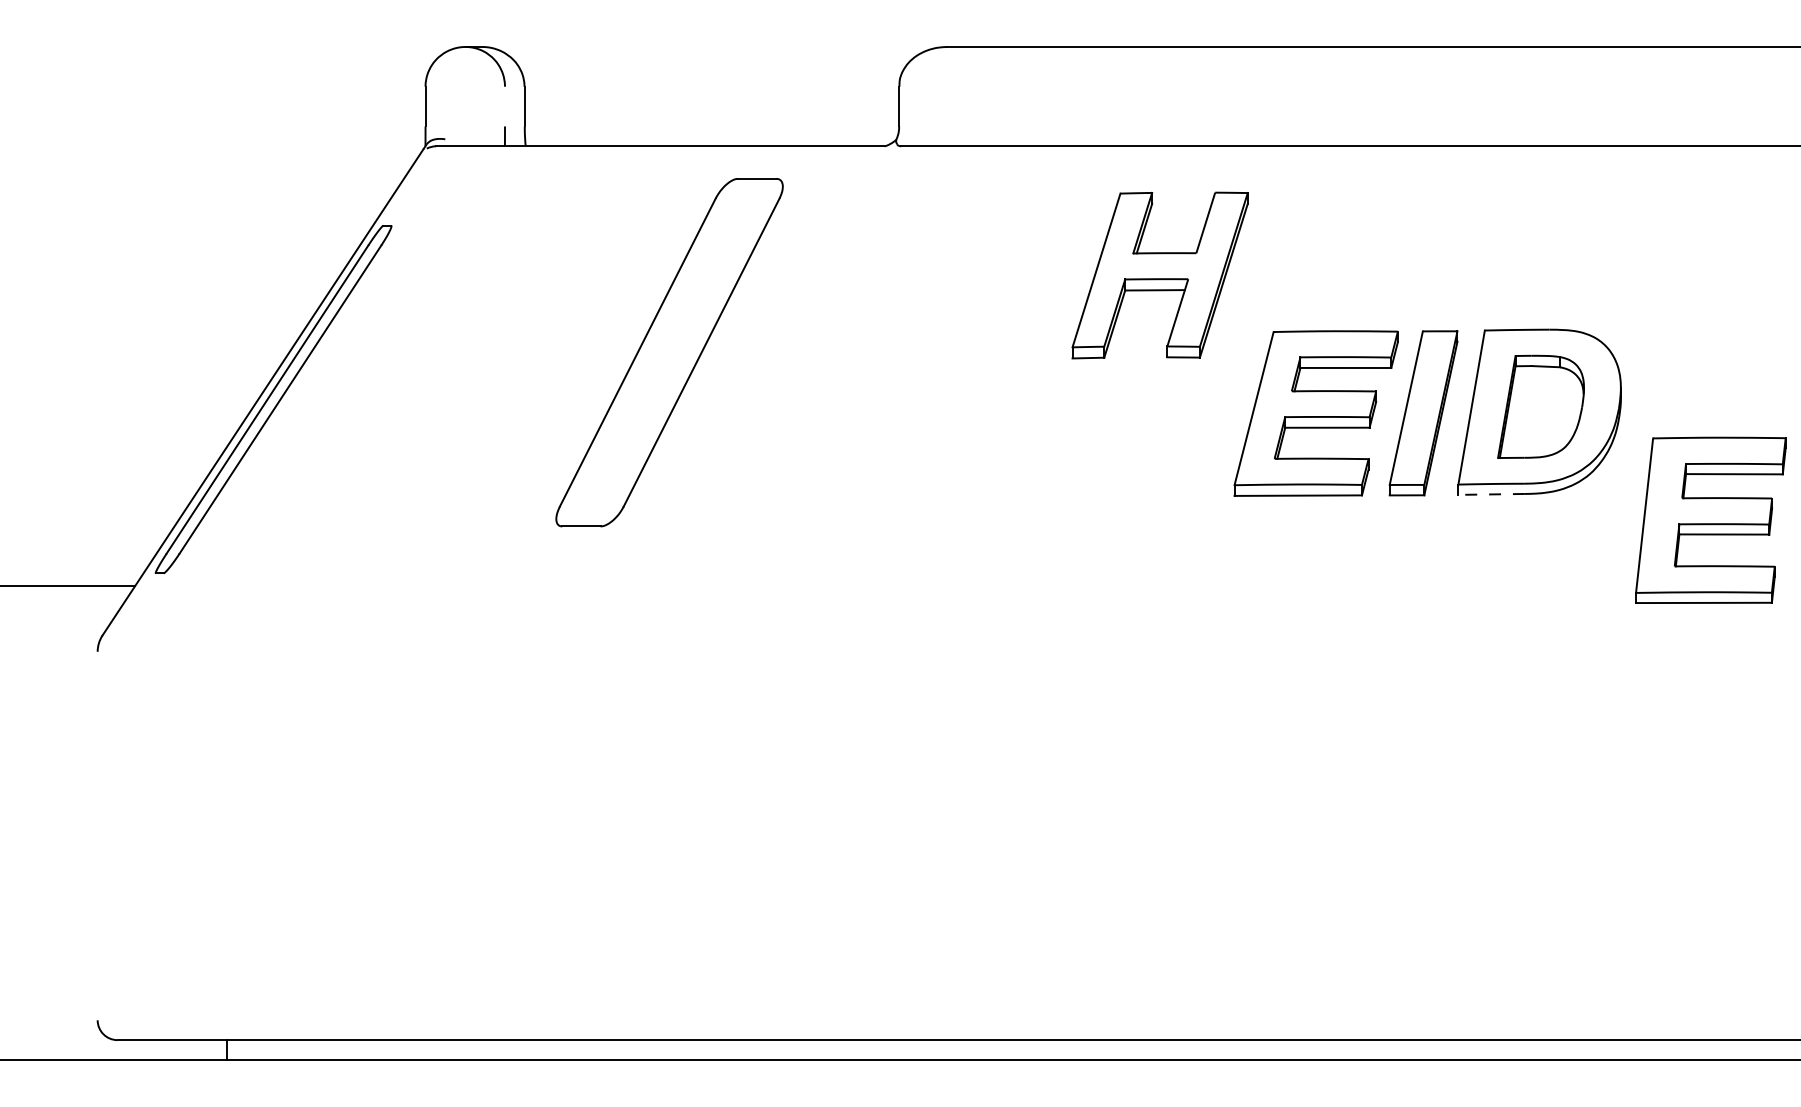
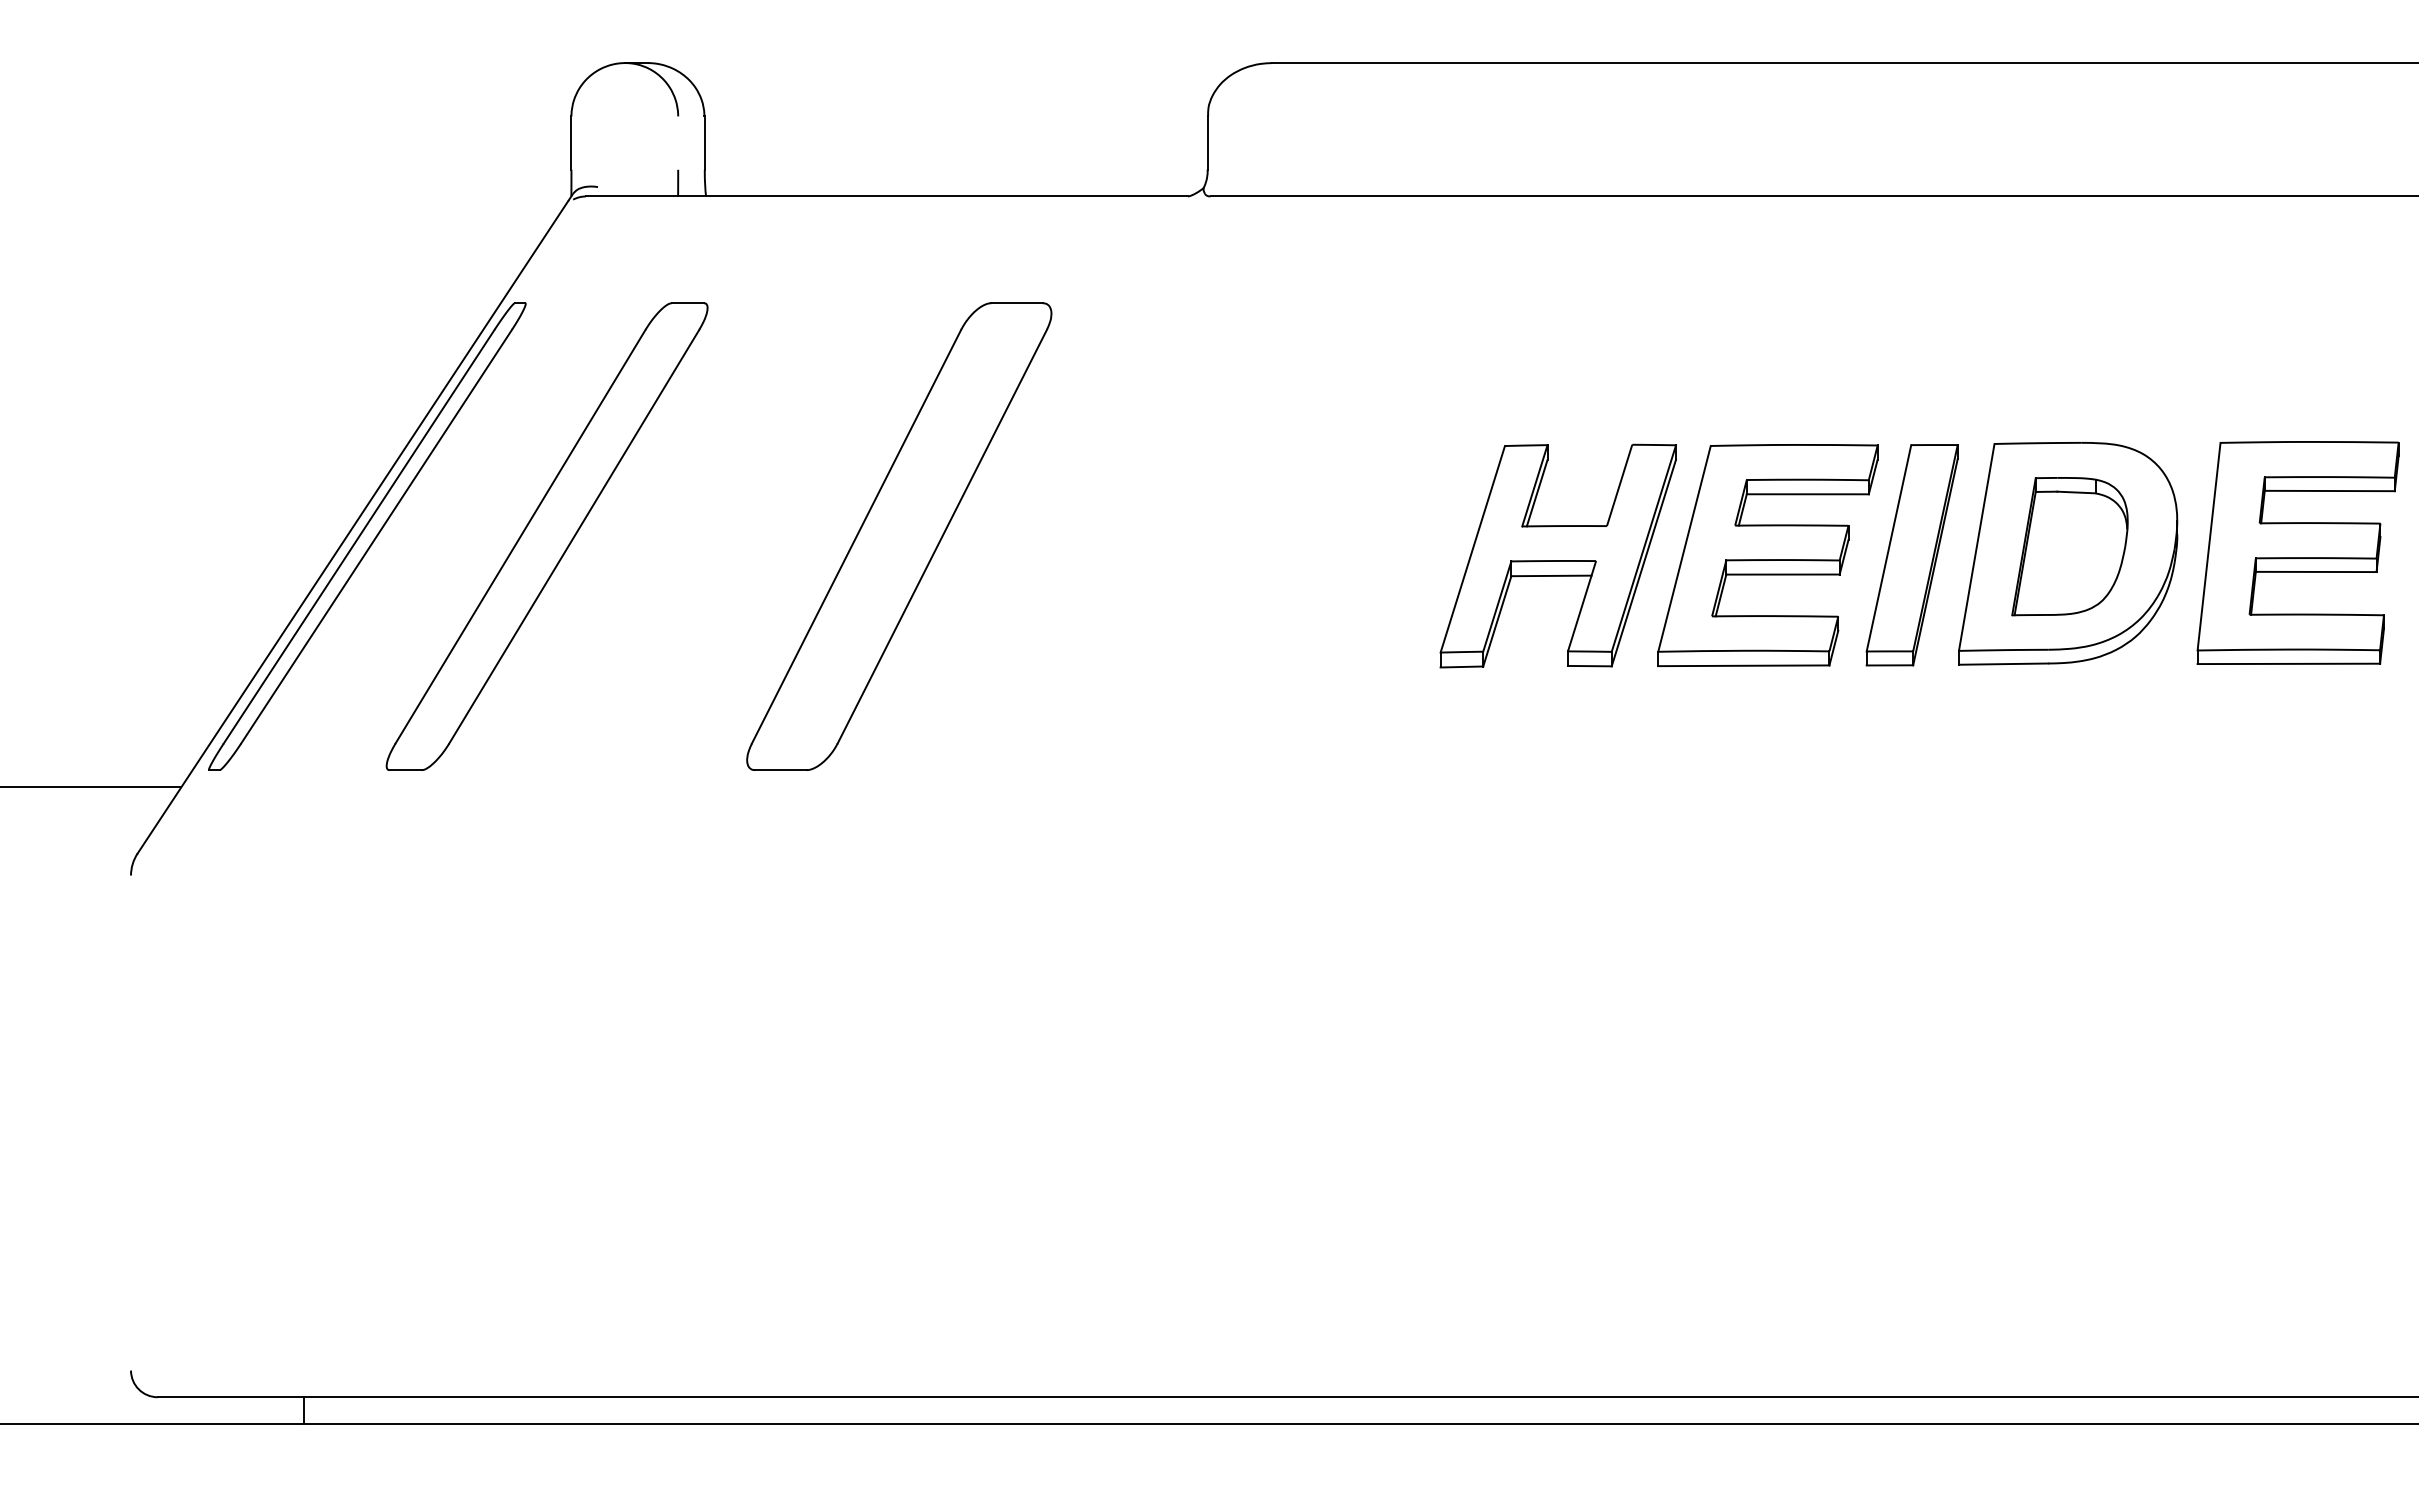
part: (1159, 275) -> (1557, 555), moved
part: (669, 352) -> (899, 536), moved
part: (406, 399) -> (546, 536), added
line: (1491, 494) -> (2003, 664), dashed -> solid
part: (1710, 520) -> (2297, 552), moved

